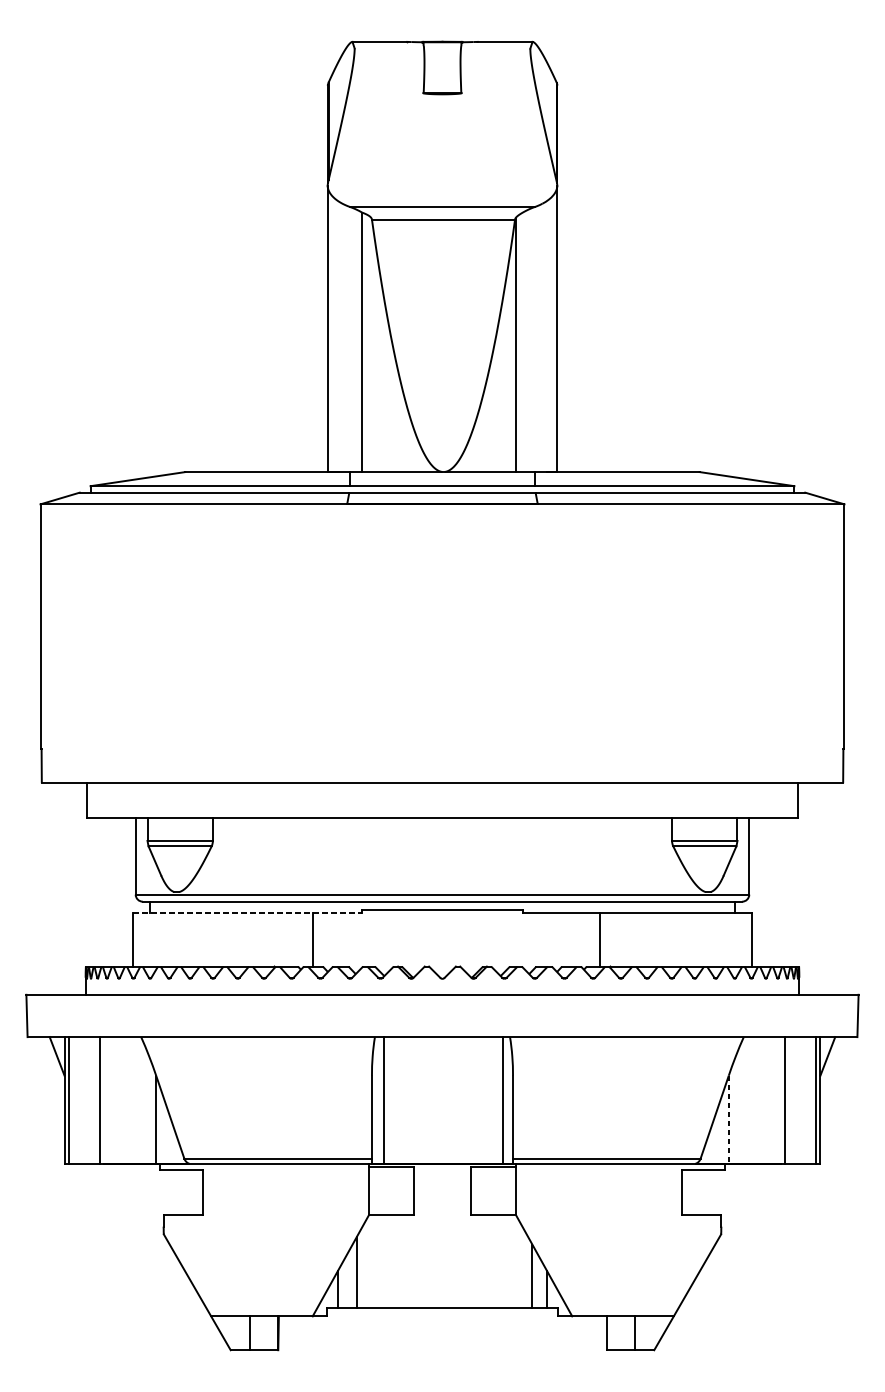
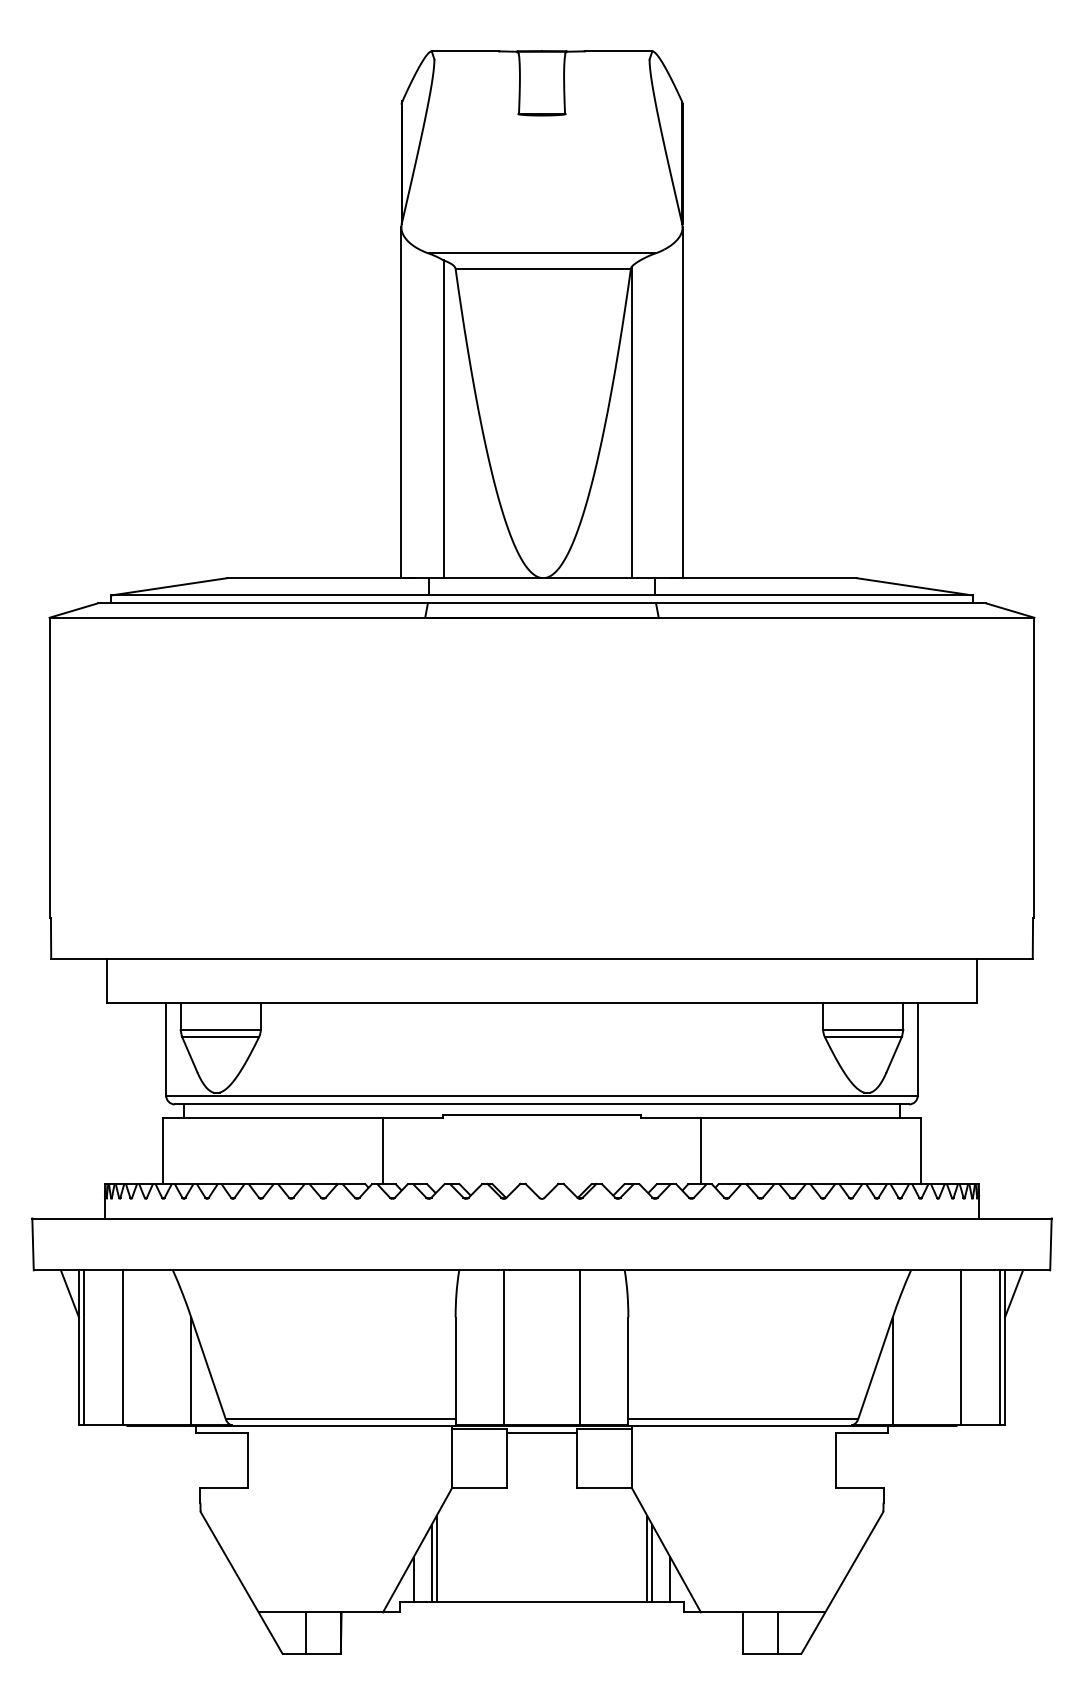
line: (247, 913) -> (303, 1118), dashed -> solid
line: (600, 939) -> (701, 1150), moved
line: (384, 1100) -> (503, 1347), moved
line: (503, 1100) -> (580, 1347), moved
line: (728, 1119) -> (892, 1371), dashed -> solid
line: (442, 1170) -> (541, 1433), added
line: (528, 1272) -> (647, 1558), added
line: (352, 1276) -> (431, 1563), added

